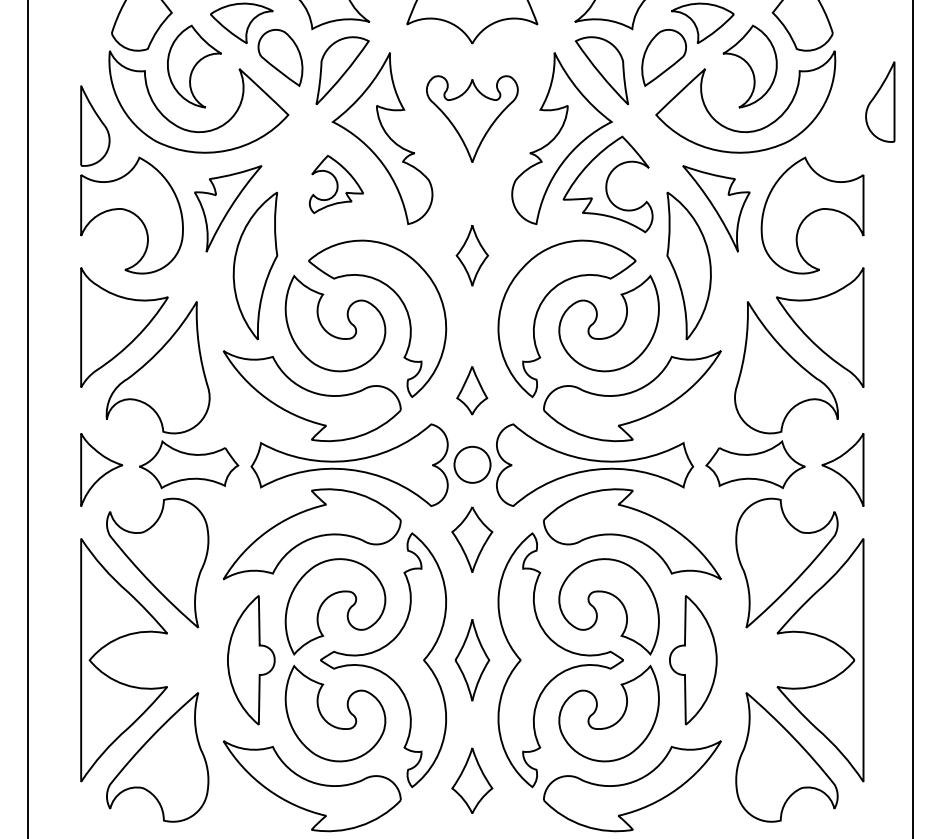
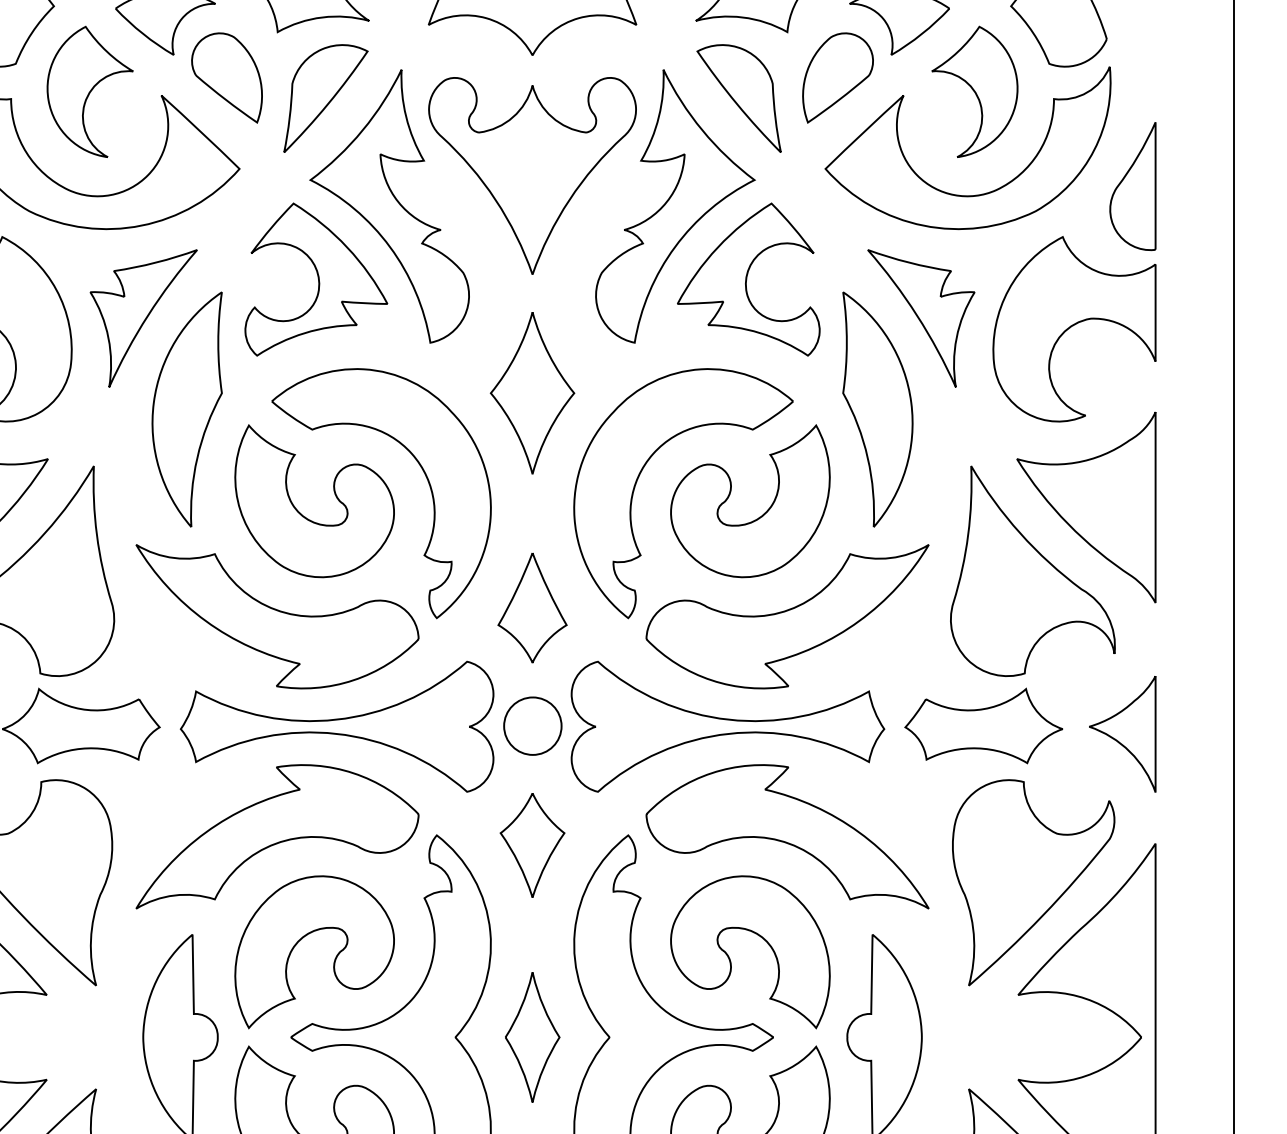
part: (880, 101) -> (1133, 185), moved
part: (472, 118) -> (532, 174), size x1.43
part: (336, 184) -> (316, 279), size x1.67
part: (472, 255) -> (532, 392), size x1.67
part: (471, 390) -> (531, 607), size x1.43

